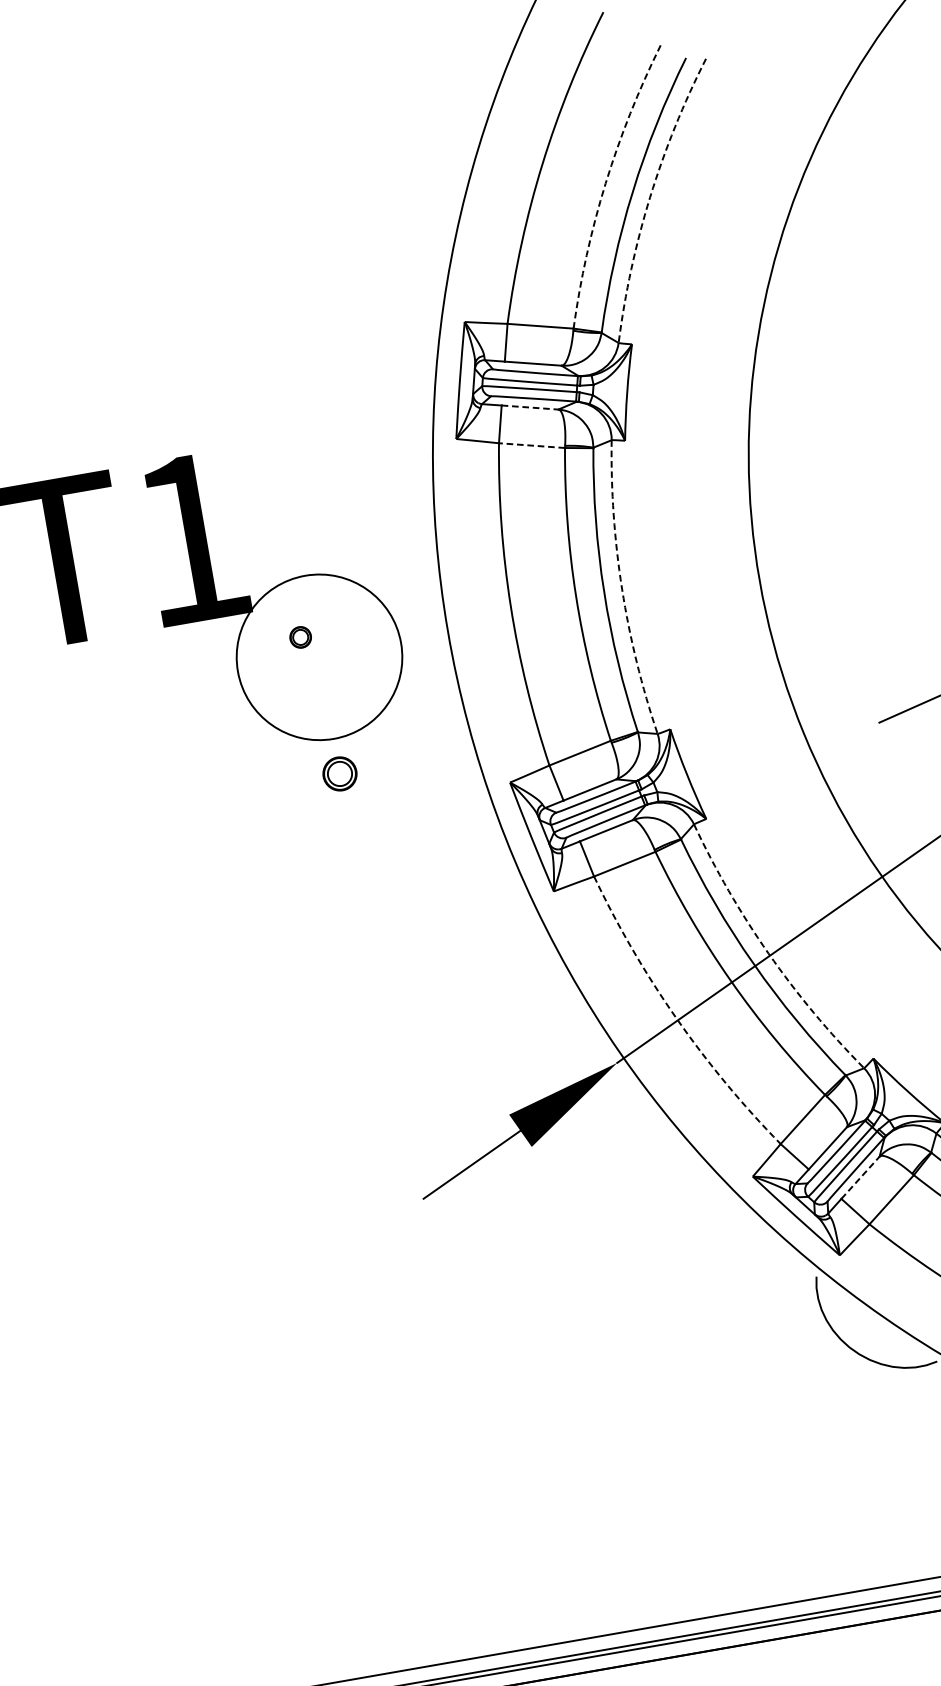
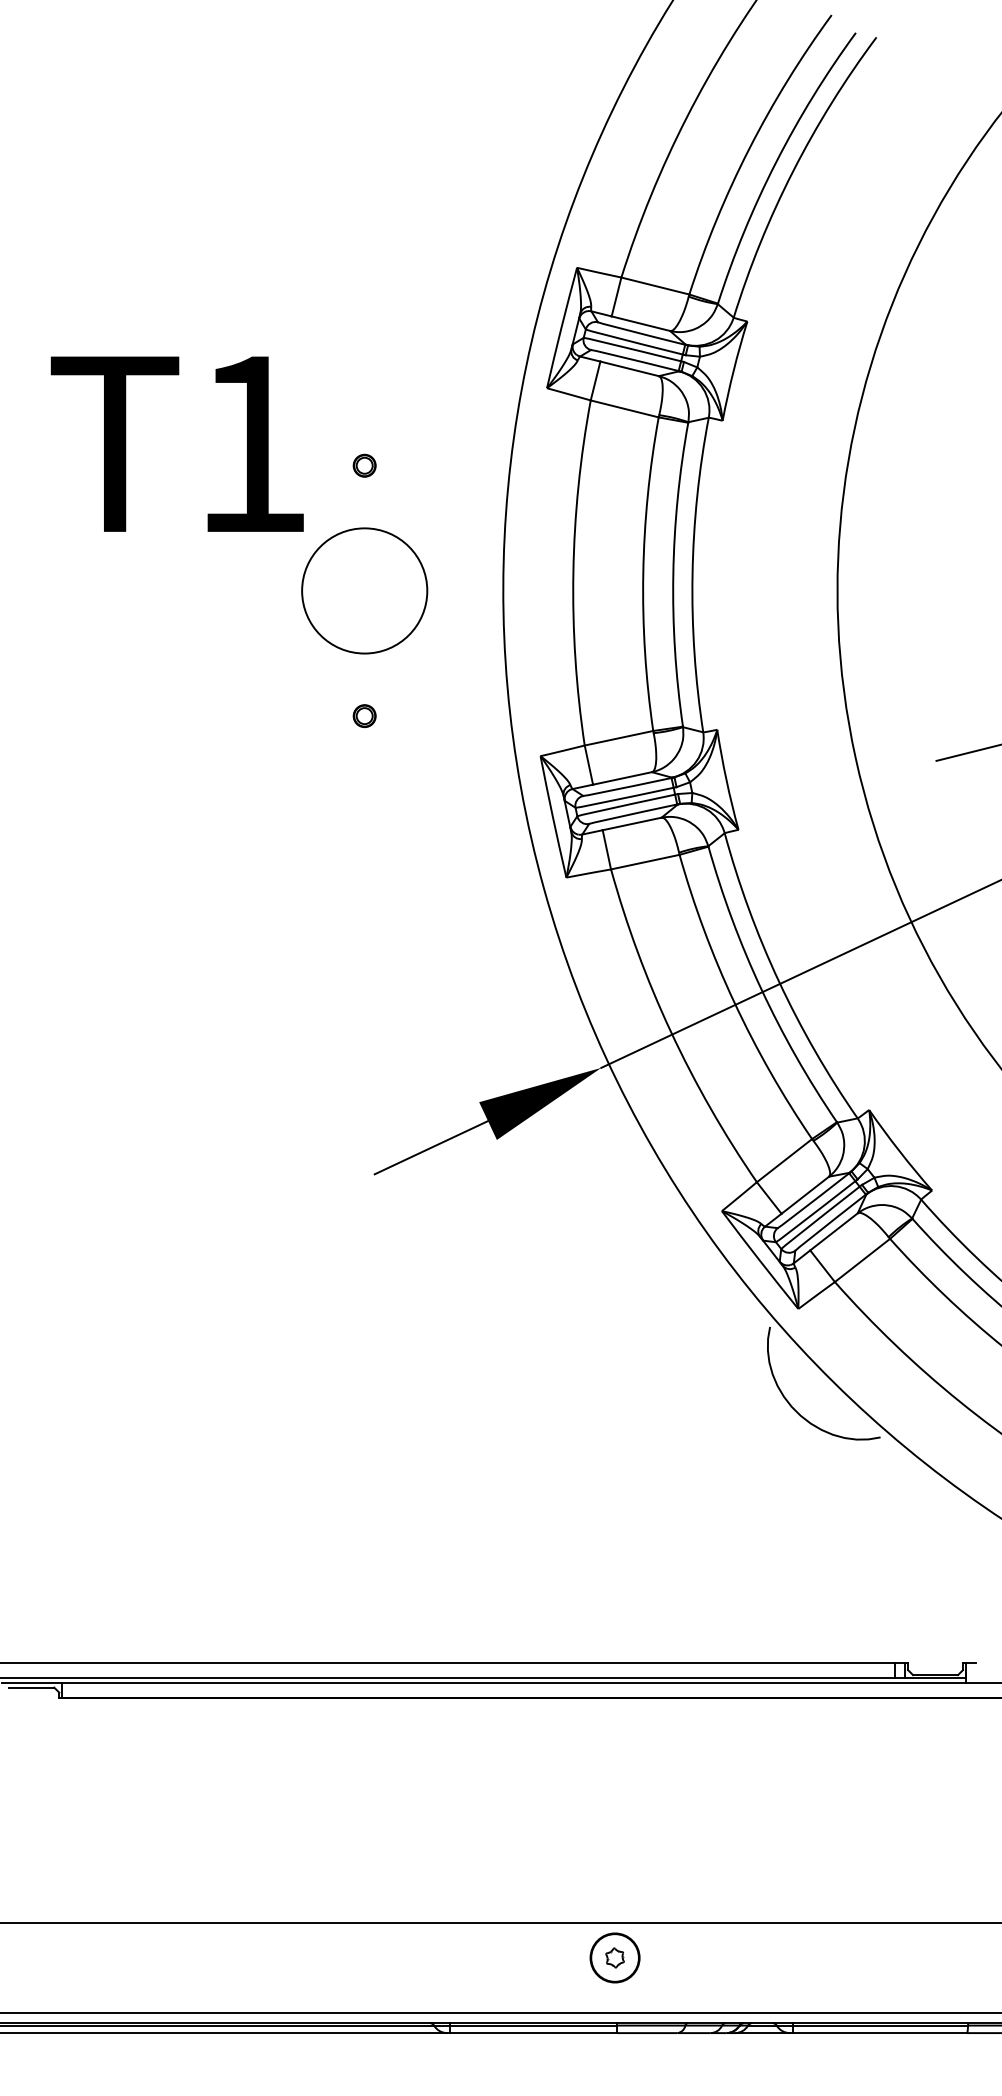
arc: (606, 183) -> (749, 149), dashed -> solid
arc: (650, 197) -> (793, 171), dashed -> solid
line: (530, 407) -> (630, 368), dashed -> solid
line: (531, 445) -> (624, 408), dashed -> solid
arc: (621, 588) -> (692, 574), dashed -> solid
part: (300, 637) -> (364, 465), moved
circle: (319, 656) -> (364, 590), size x0.71
part: (339, 773) -> (364, 715), size x0.62
arc: (768, 953) -> (778, 981), dashed -> solid
arc: (675, 1017) -> (670, 1031), dashed -> solid
line: (860, 1177) -> (834, 1231), dashed -> solid

